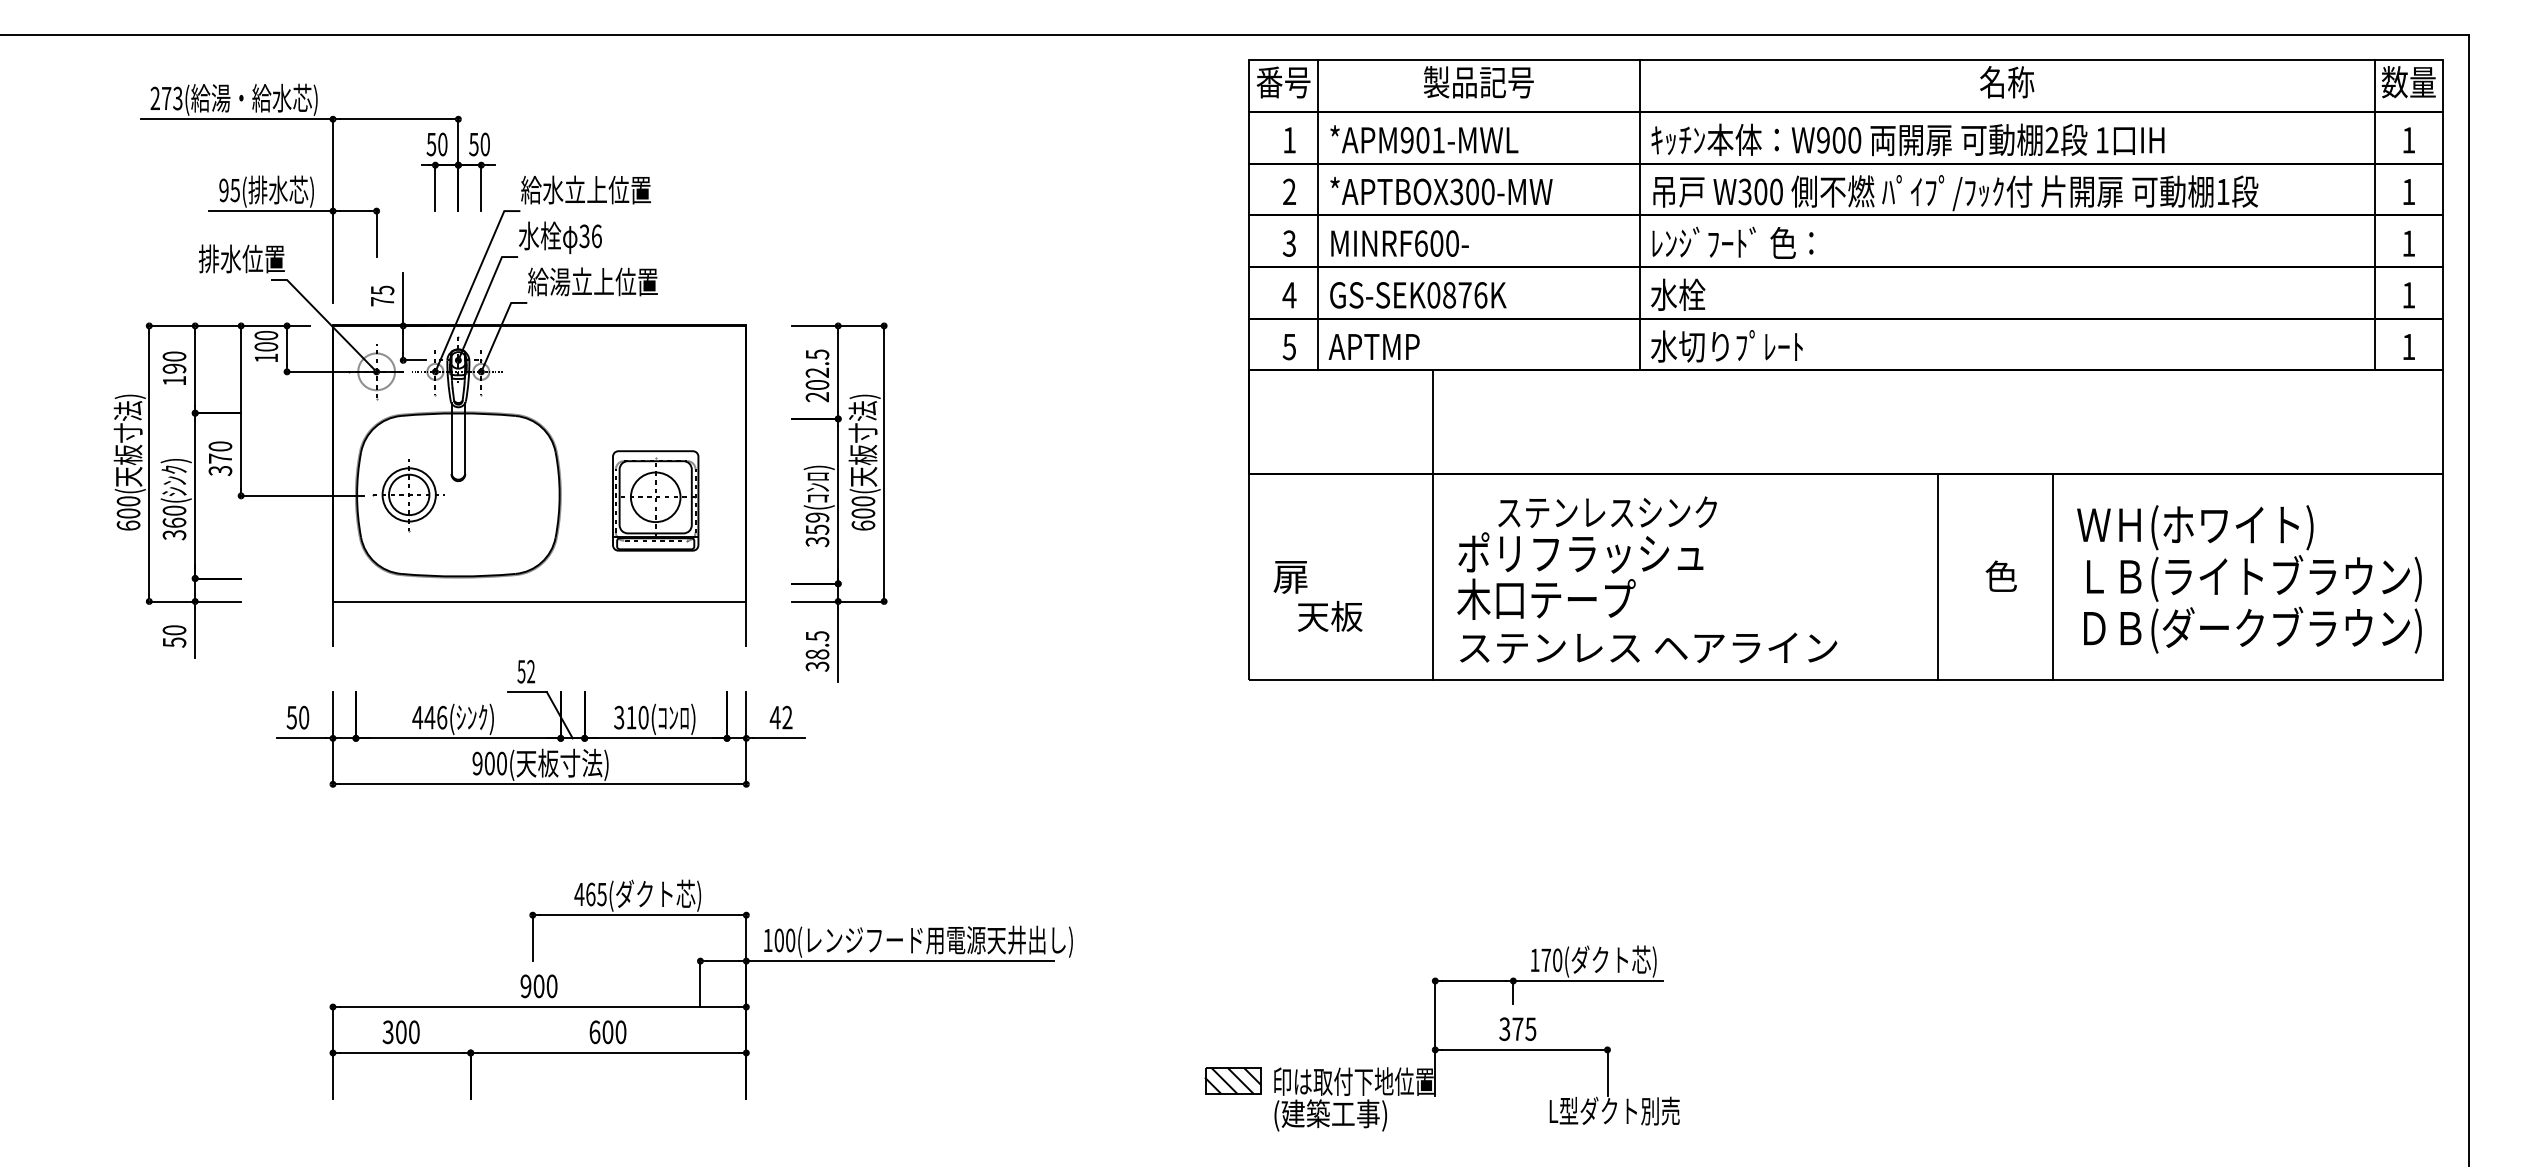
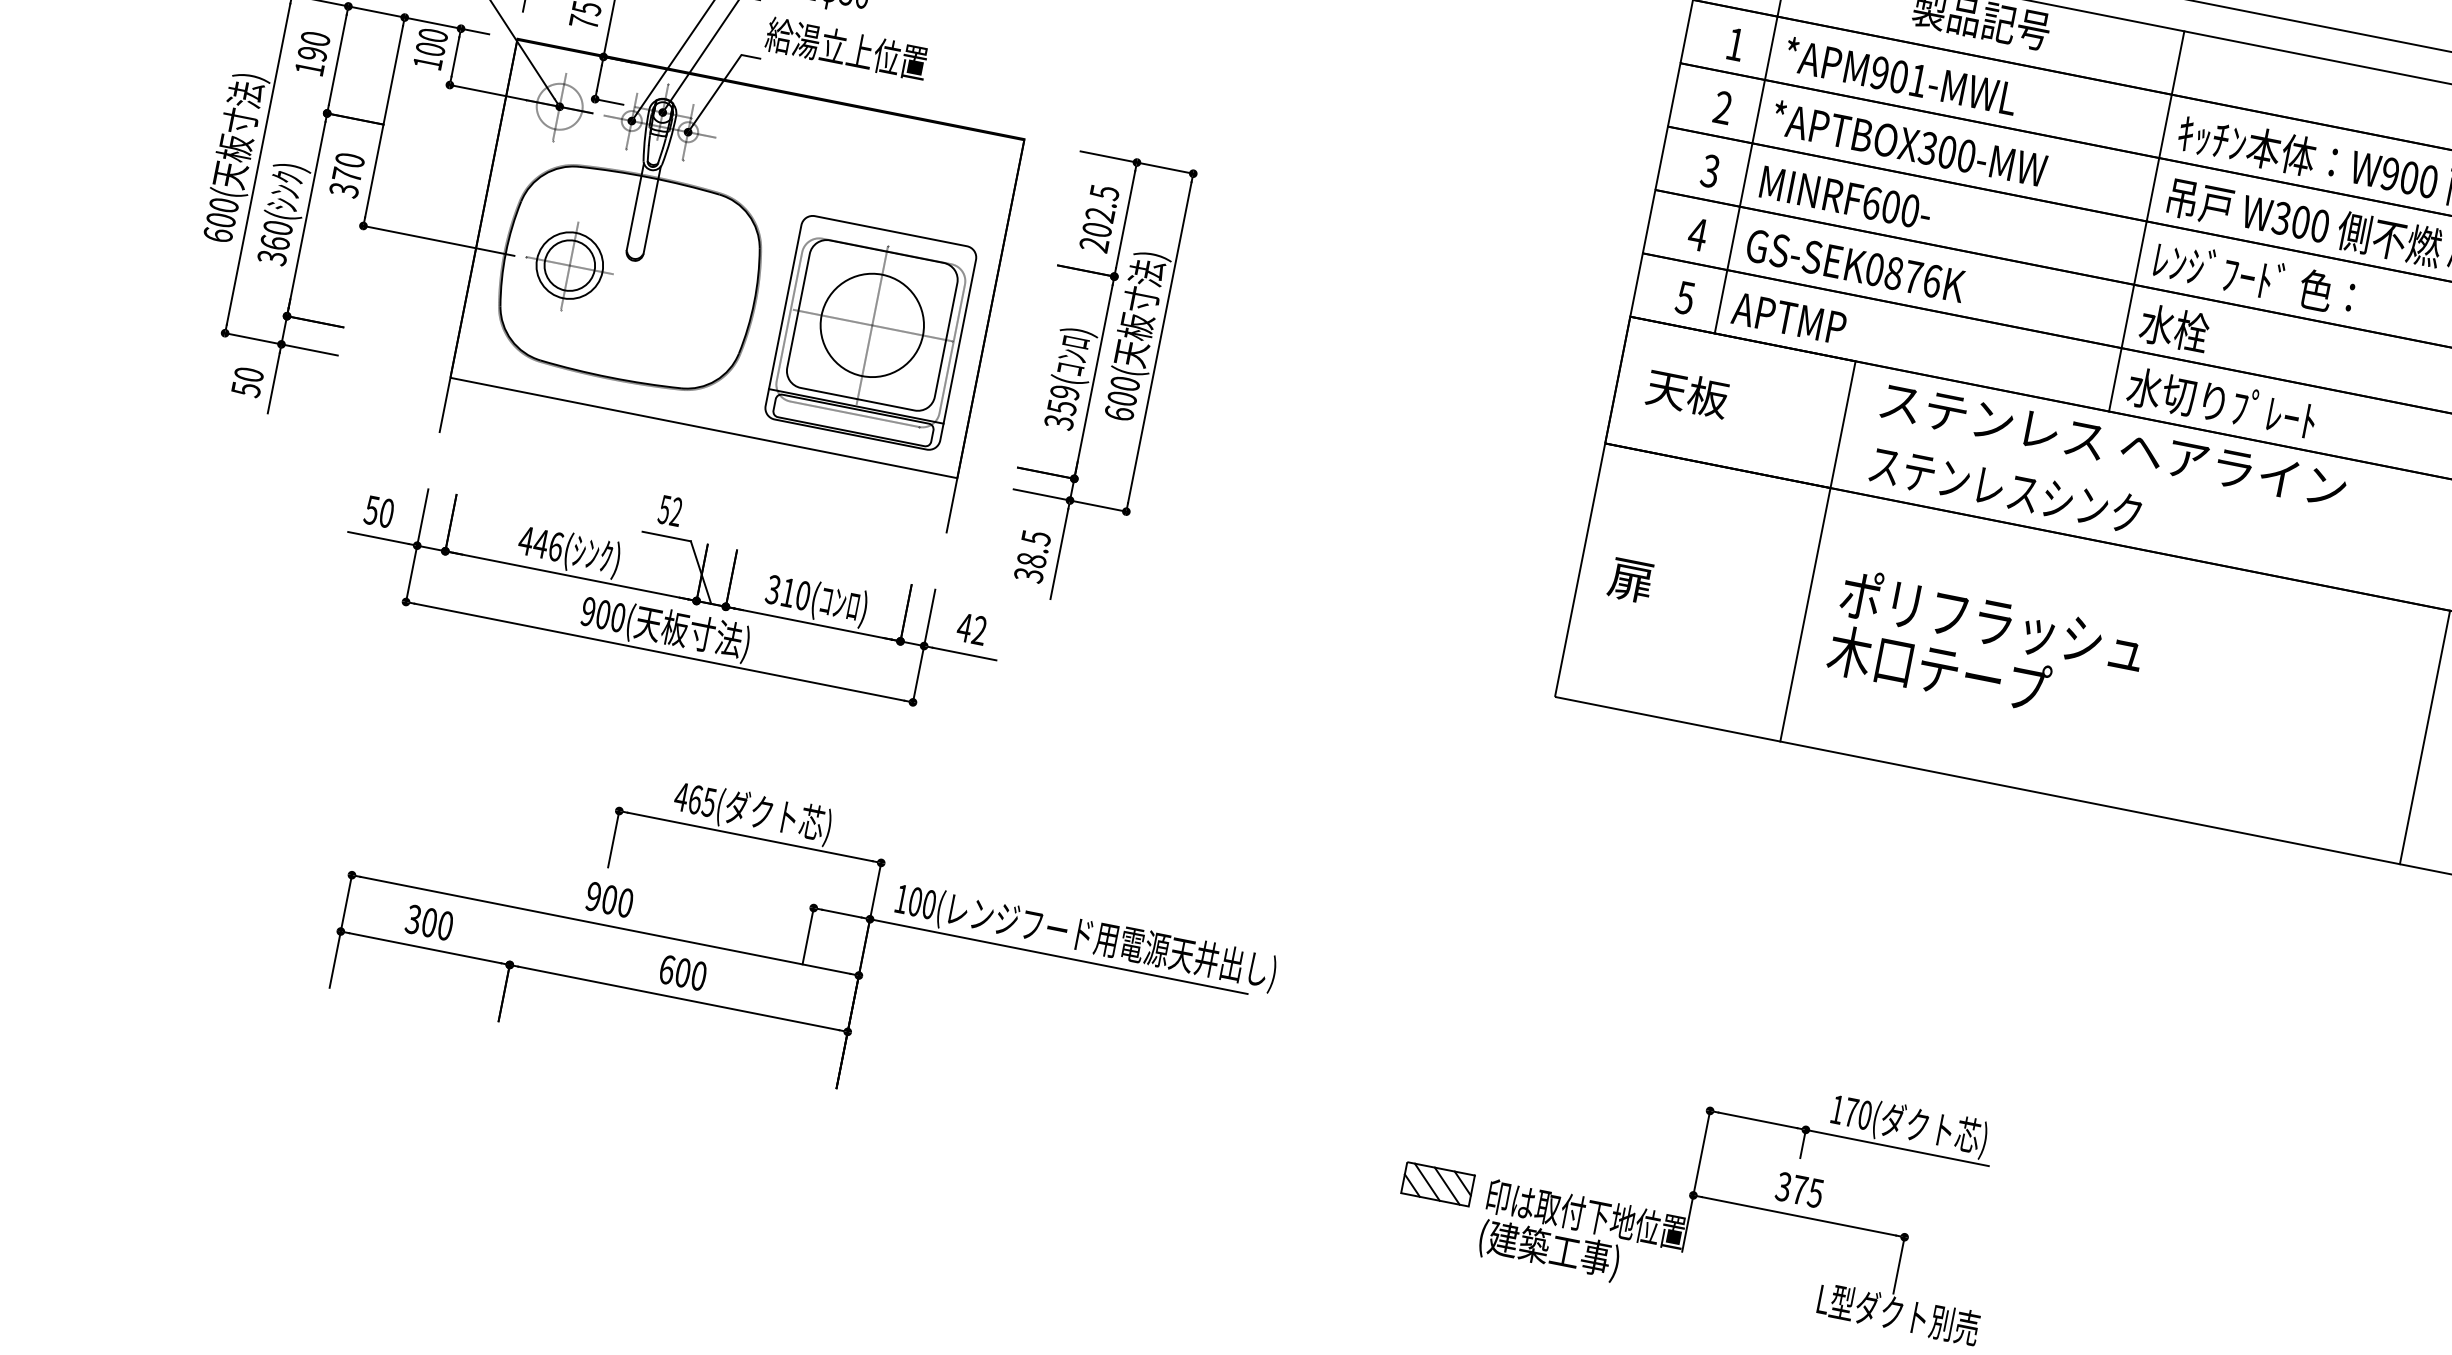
part: (655, 500) -> (870, 332), size x1.67
text: (1607, 511) -> (2005, 488), moved
text: (1330, 616) -> (1688, 393), moved
text: (1648, 647) -> (2113, 444), moved

